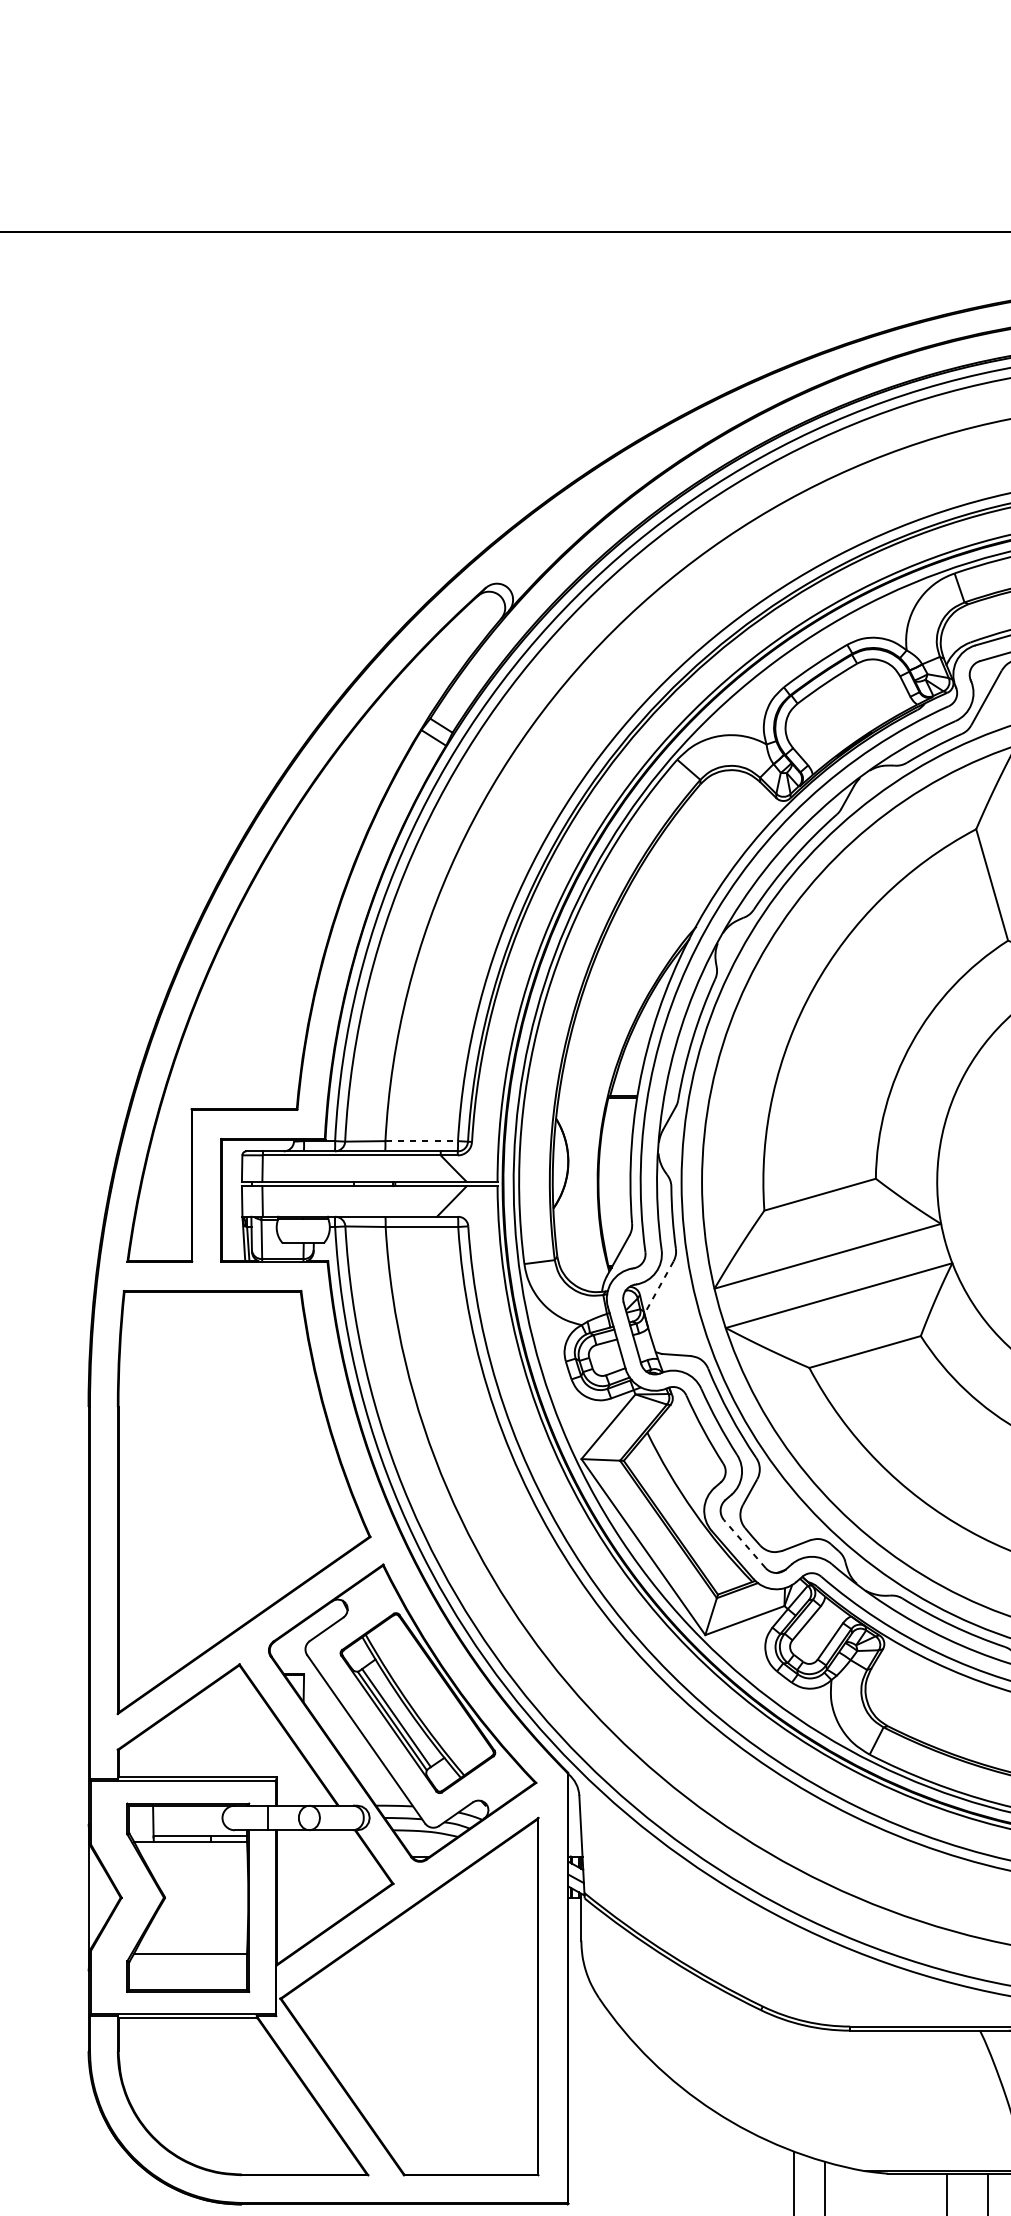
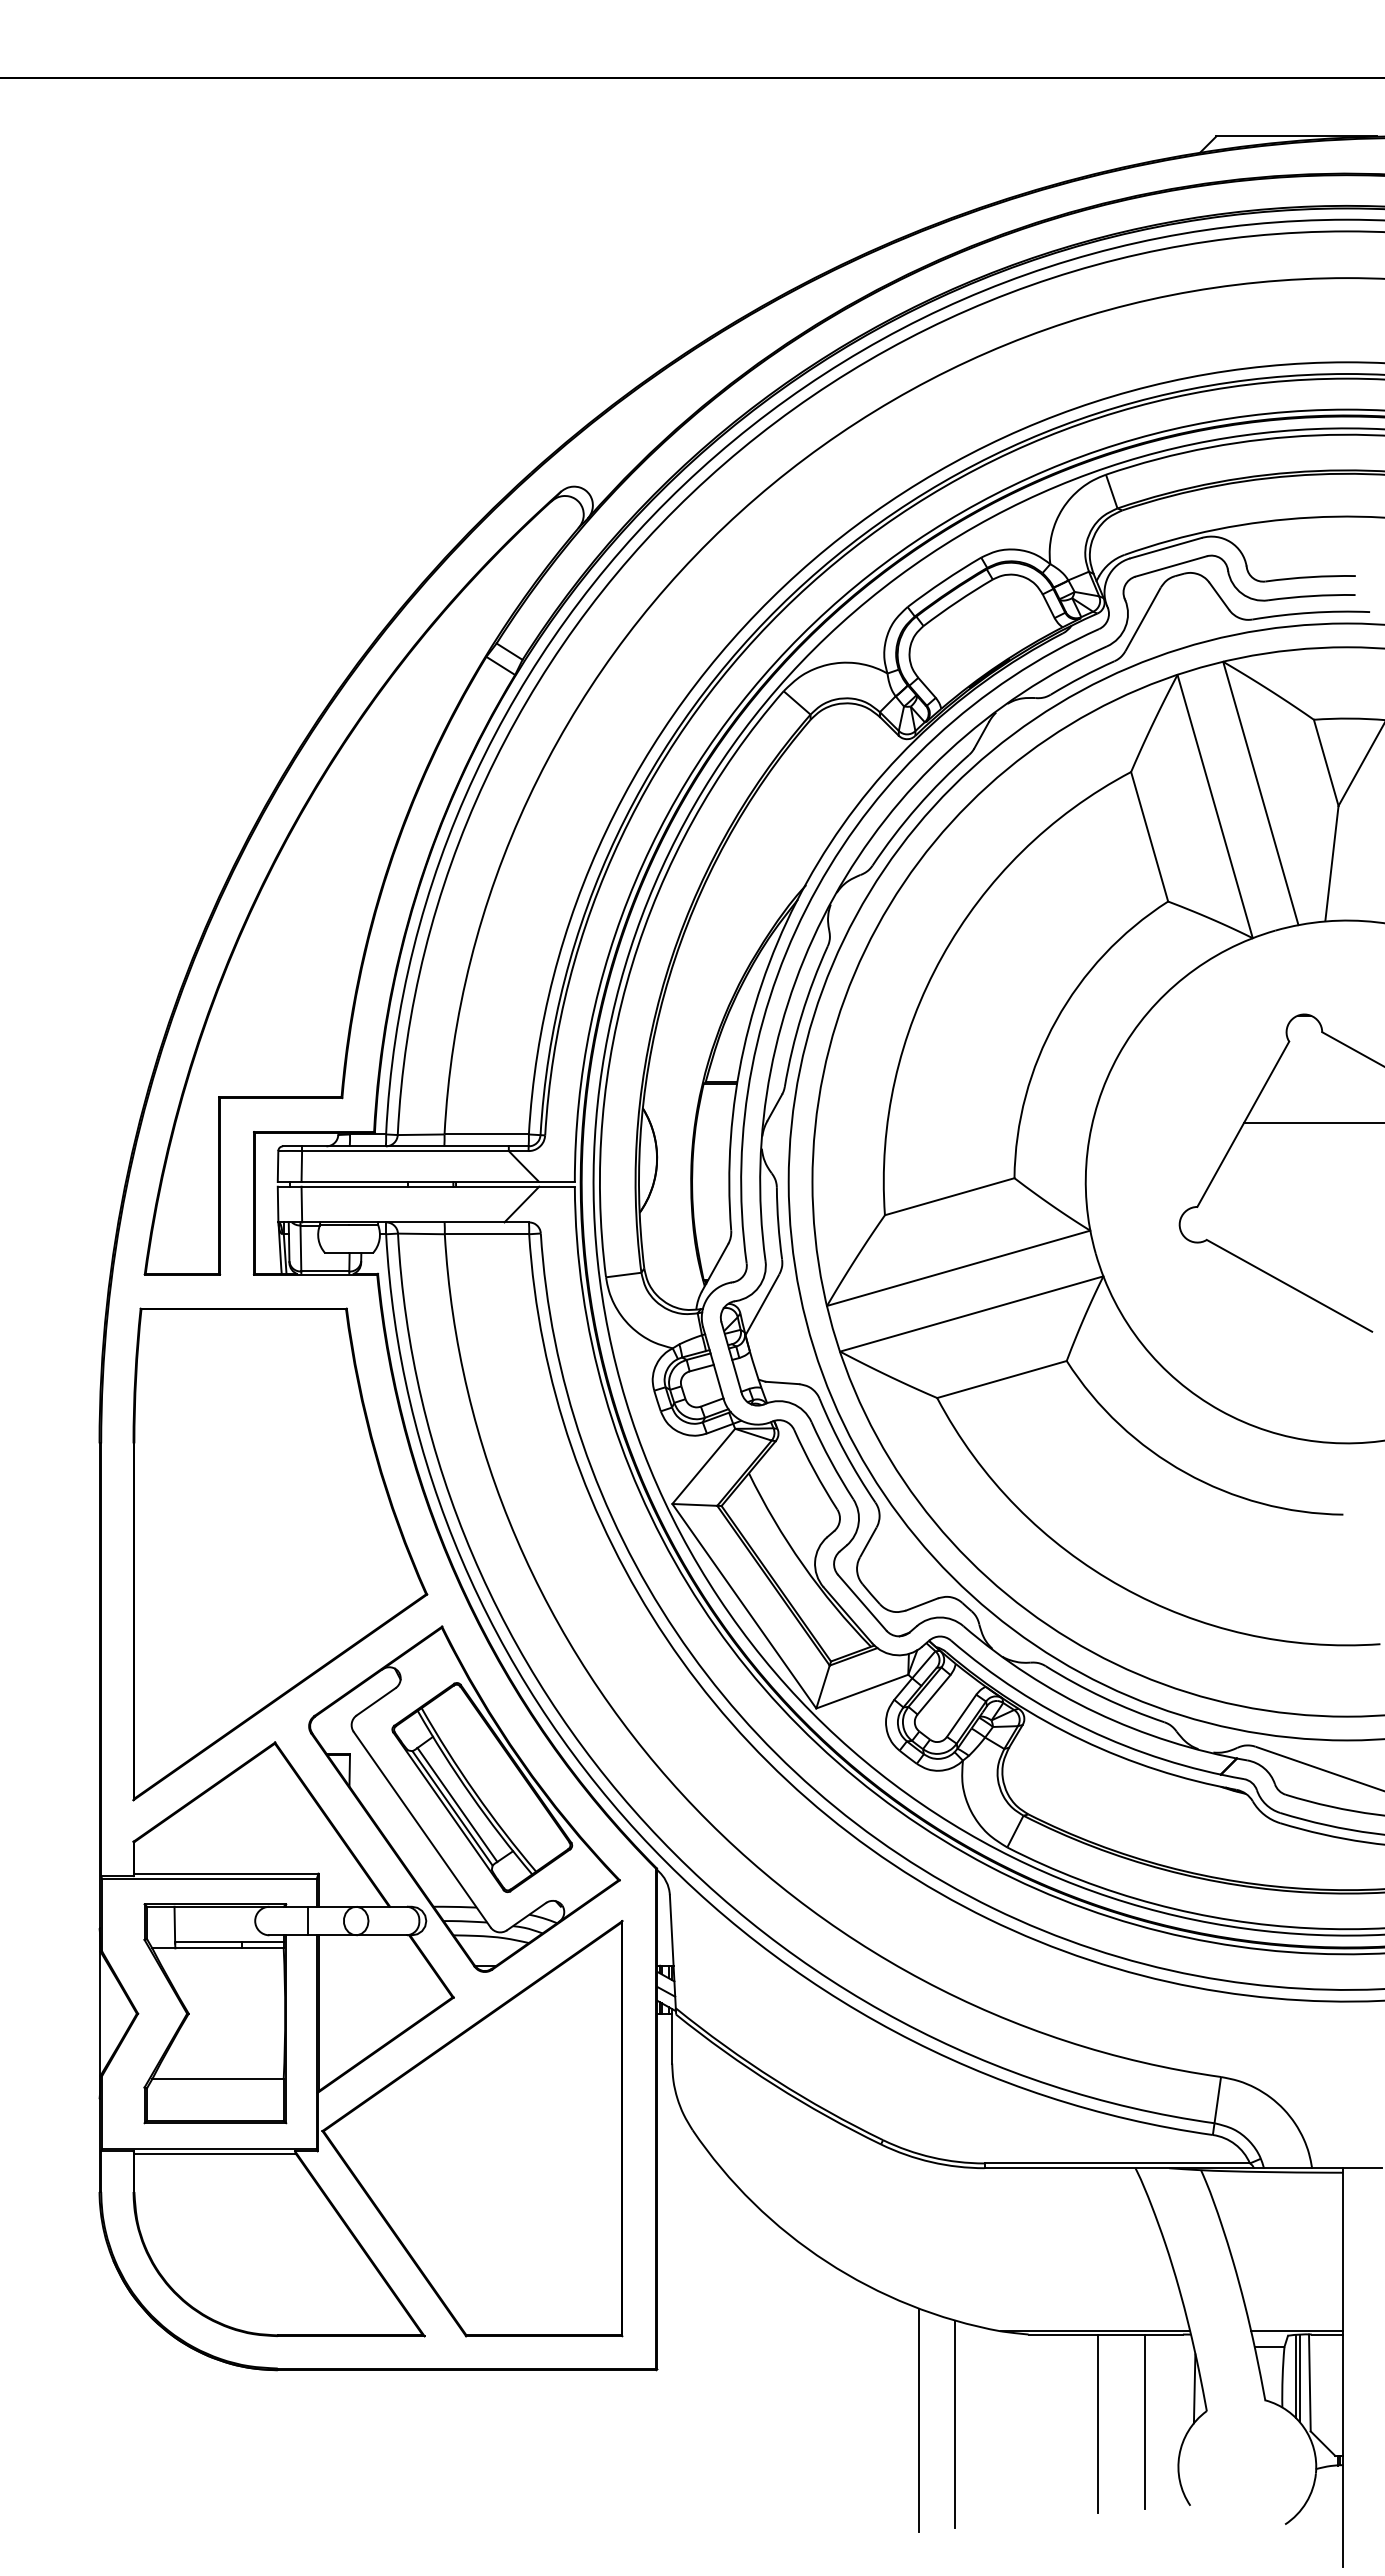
line: (421, 1141) -> (486, 1134), dashed -> solid
line: (659, 1287) -> (762, 1304), dashed -> solid
line: (745, 1543) -> (862, 1602), dashed -> solid

